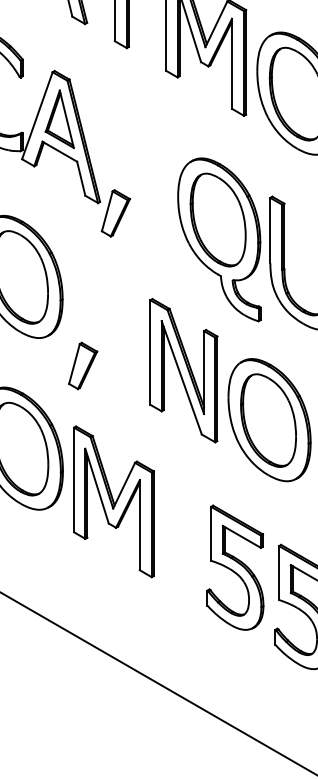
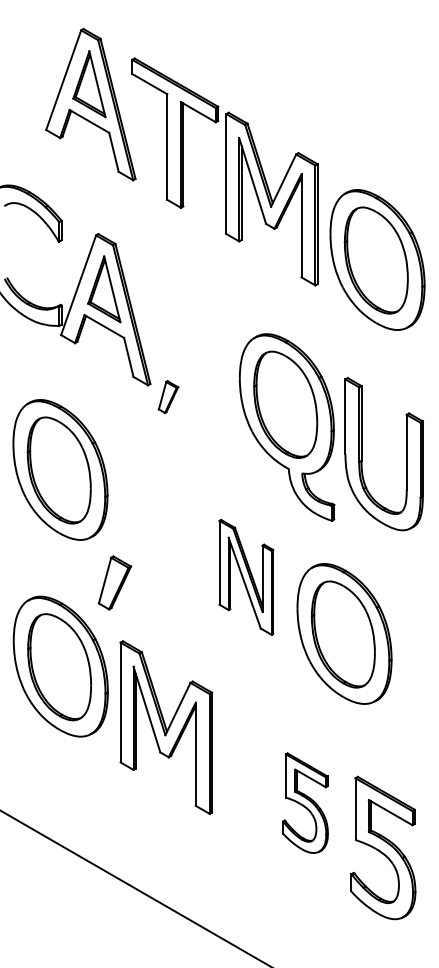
part: (115, 212) -> (168, 396), size x0.6
part: (82, 365) -> (114, 582), moved
part: (183, 370) -> (246, 577), size x0.7
part: (235, 568) -> (305, 803), size x0.7

